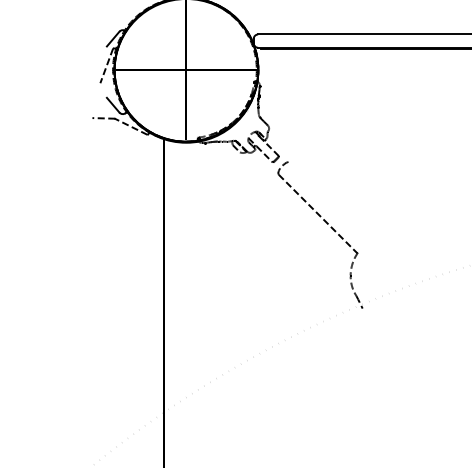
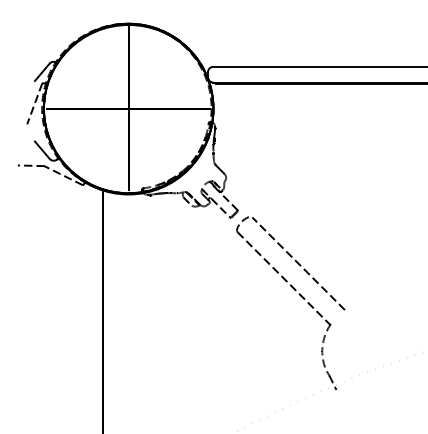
line: (330, 201) -> (298, 263), added

